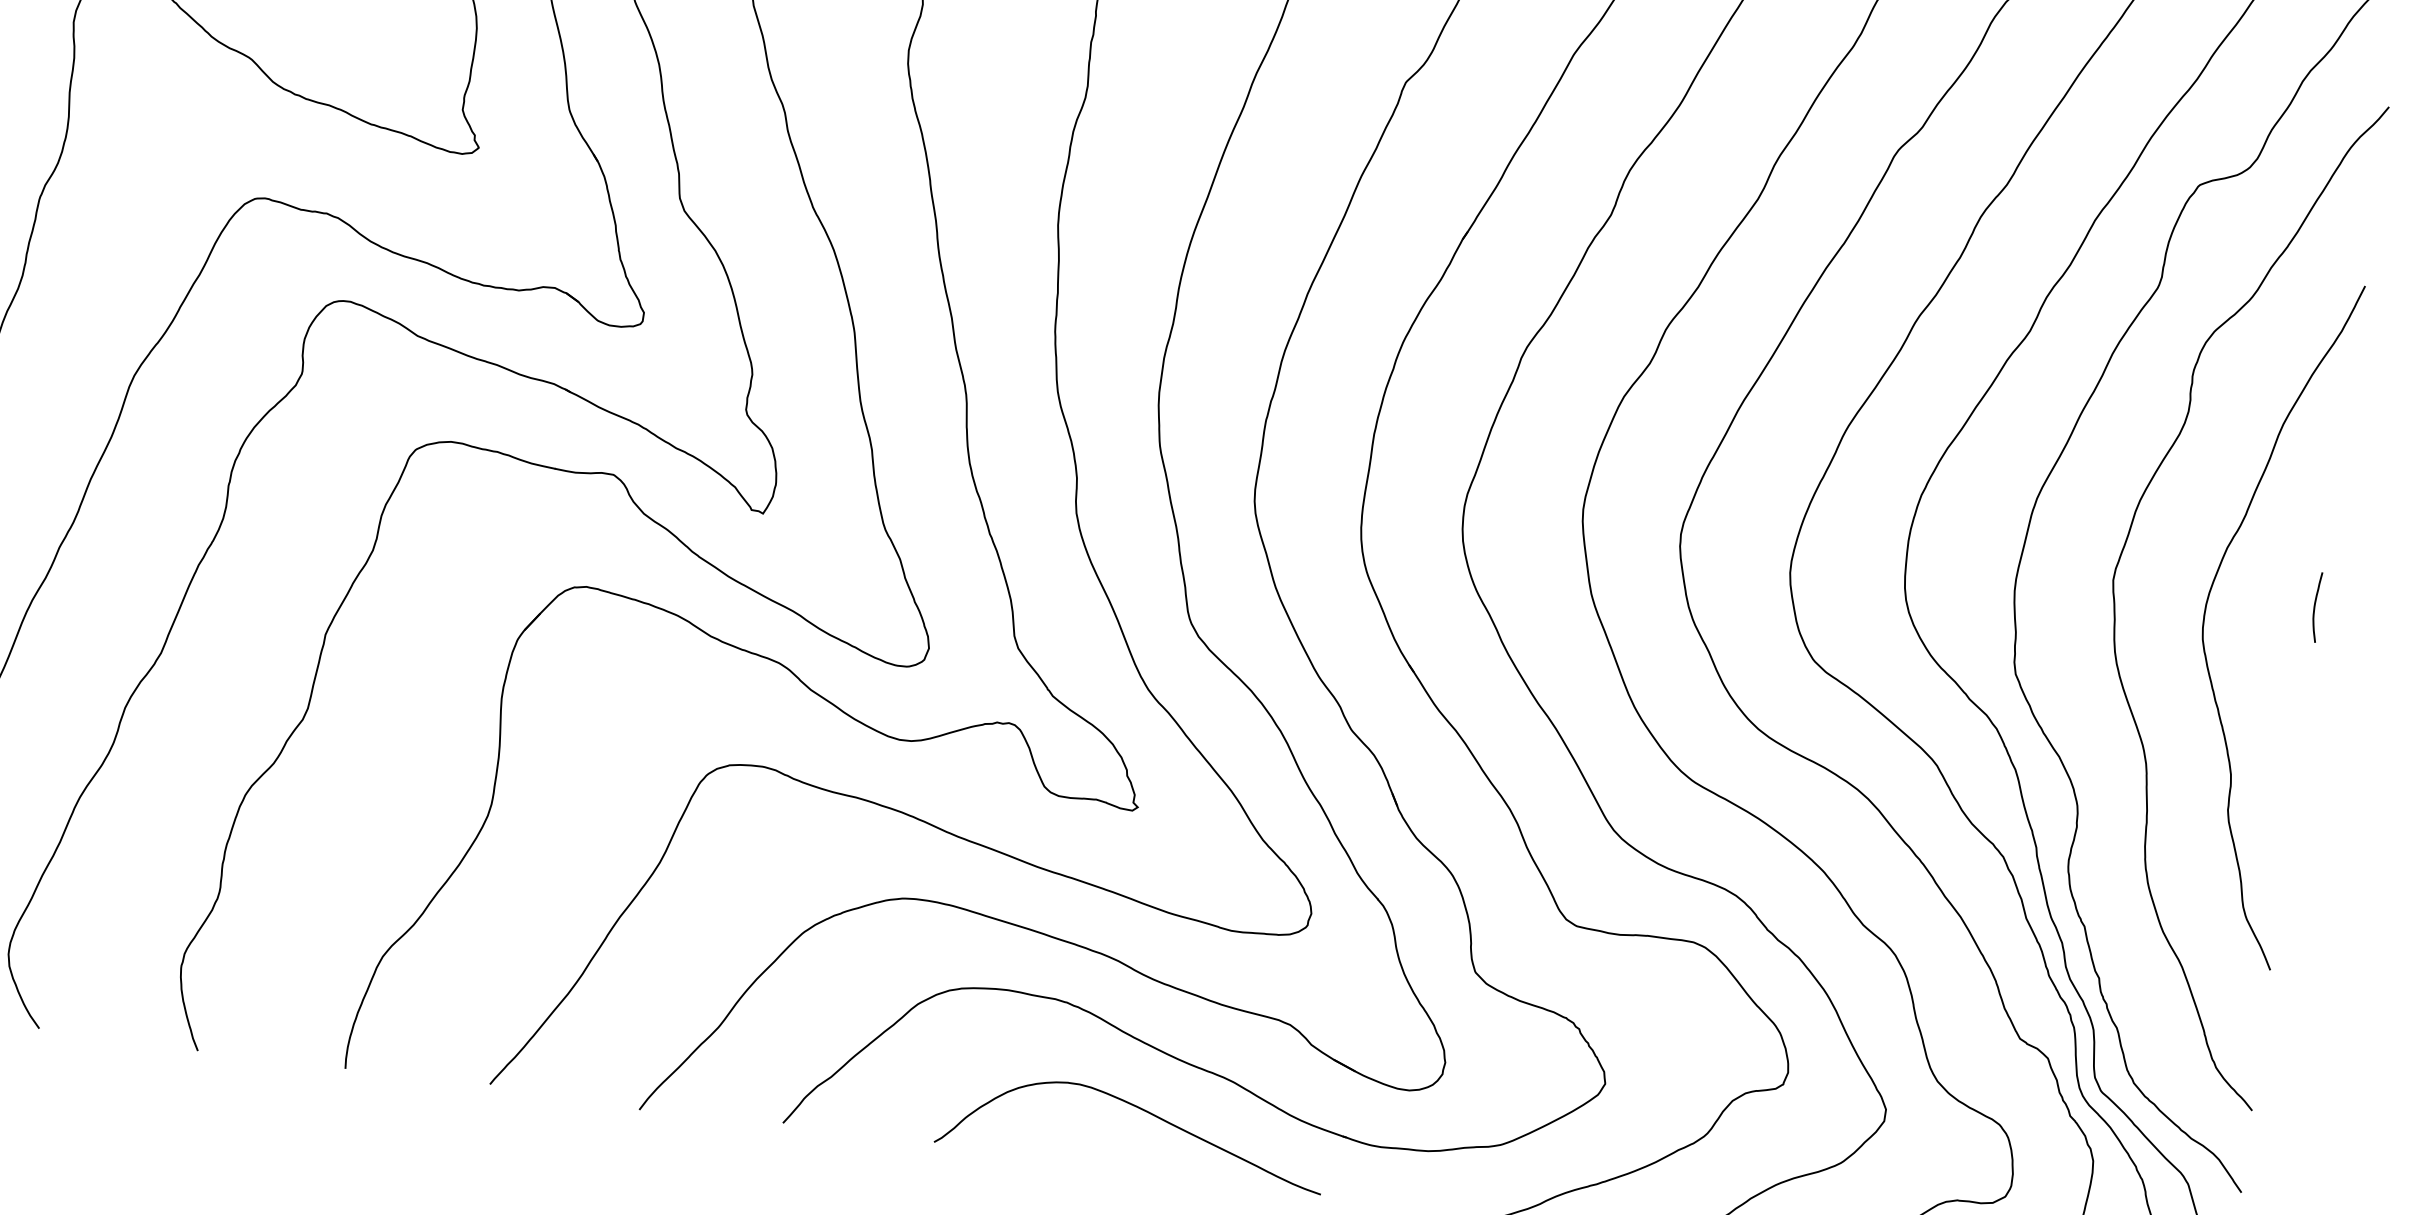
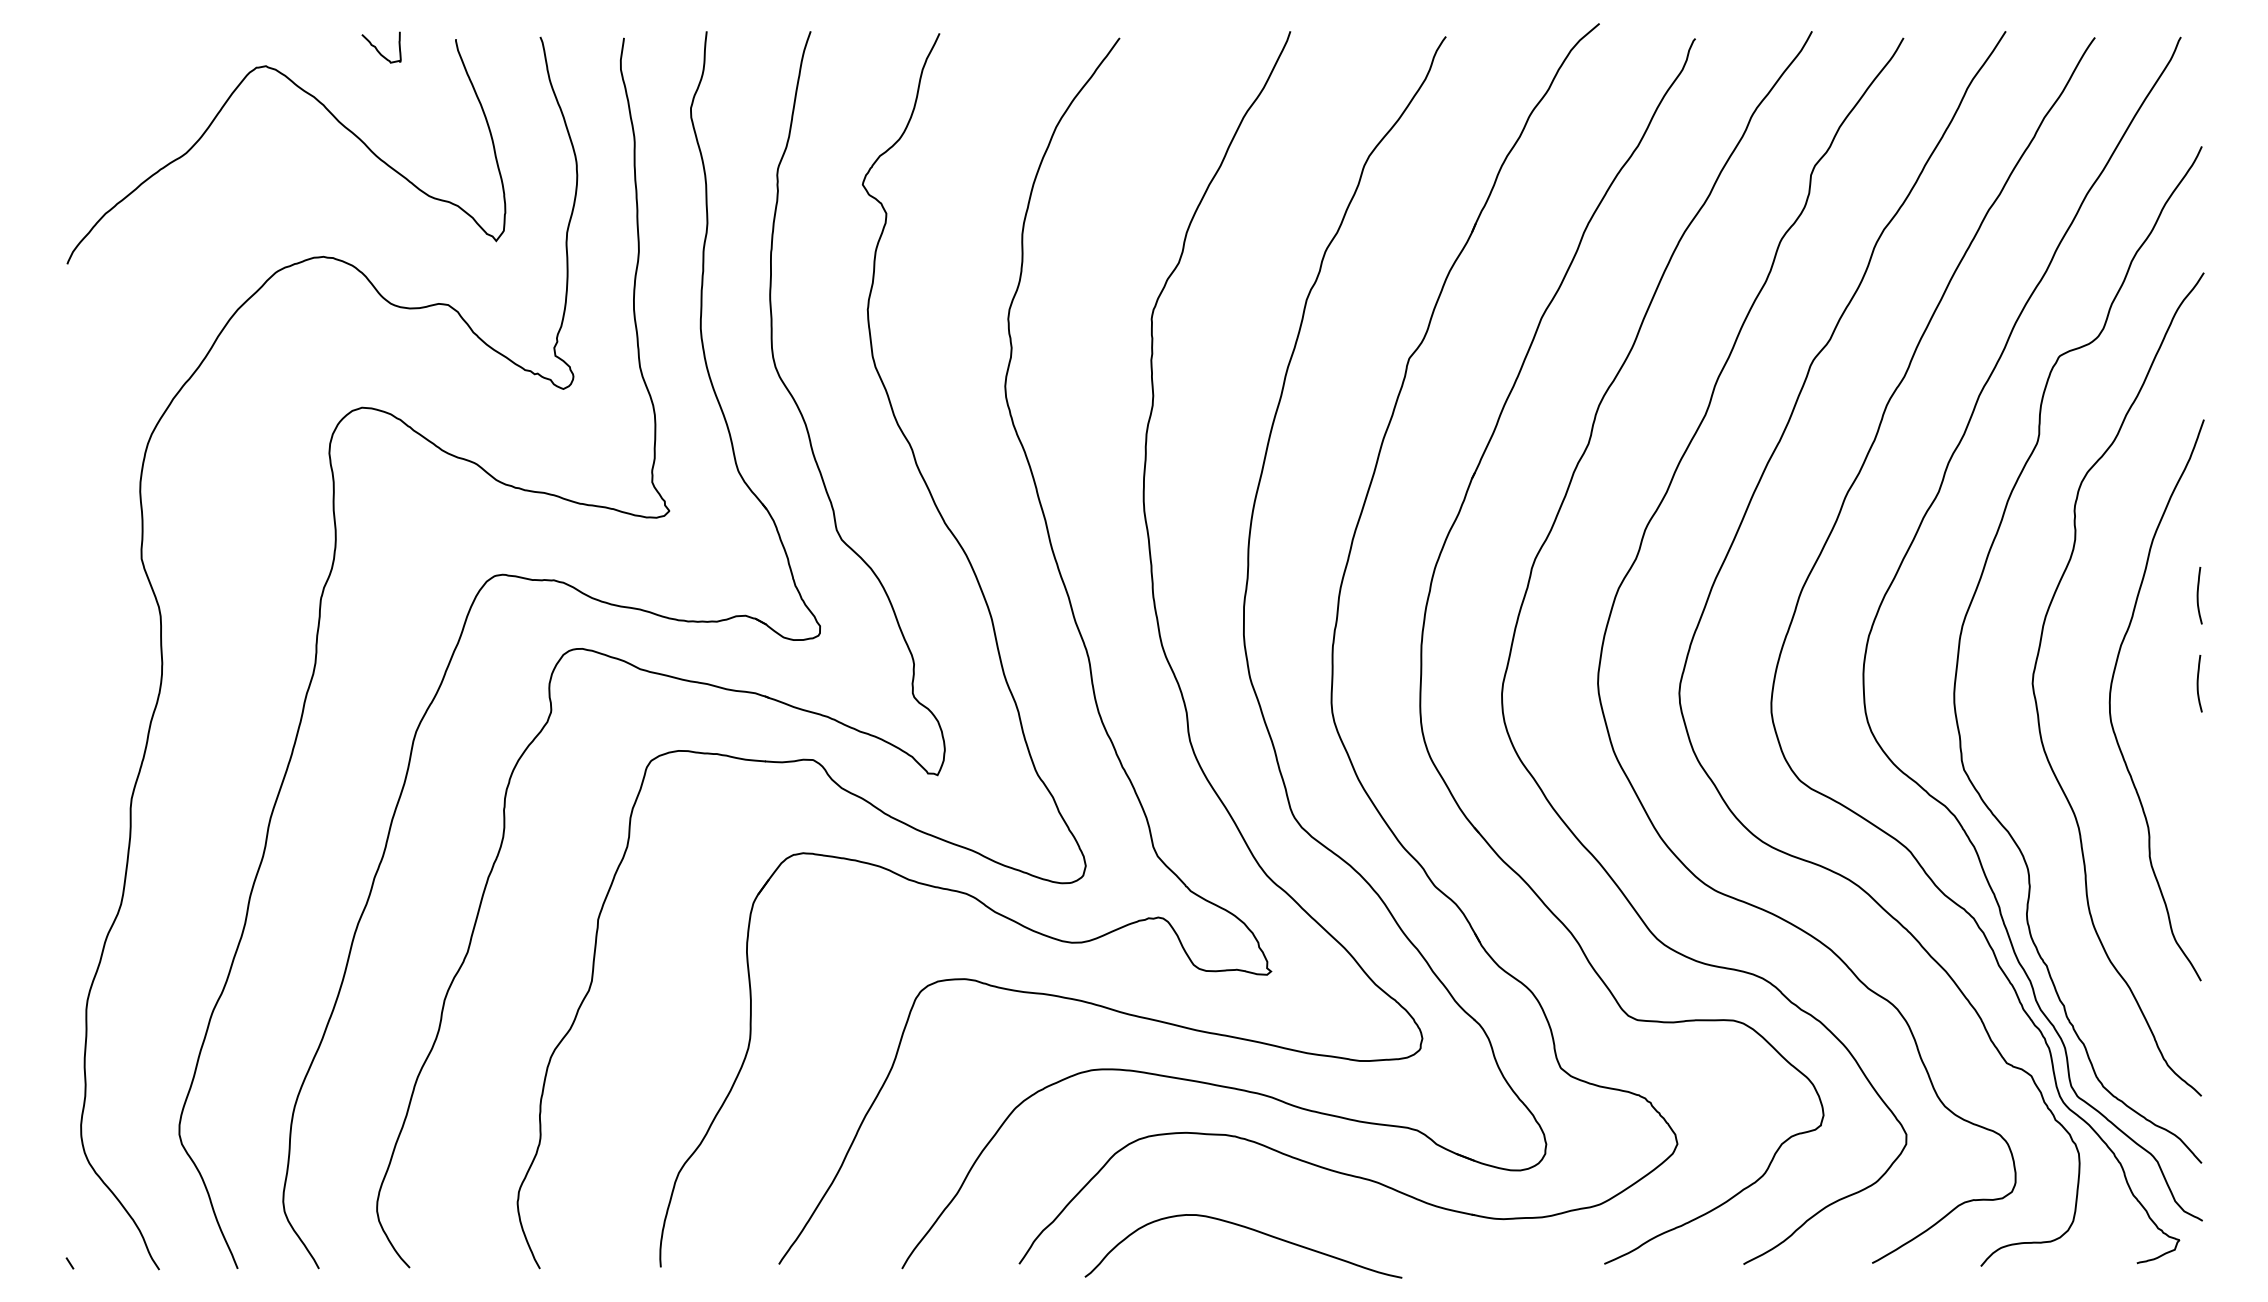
curve: (2329, 499) -> (2198, 595), added
curve: (1141, 1110) -> (1248, 1229), moved

